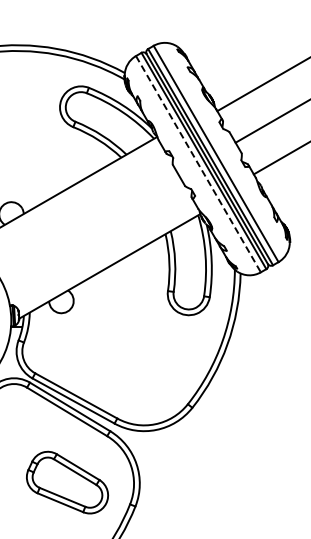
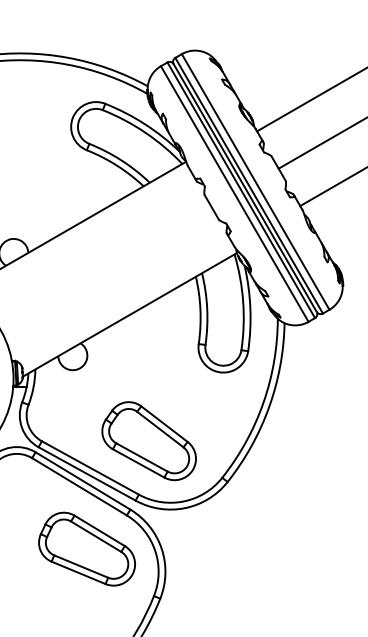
line: (198, 164) -> (234, 194), dashed -> solid
part: (125, 373) -> (148, 441), added
part: (67, 482) -> (87, 548), moved

